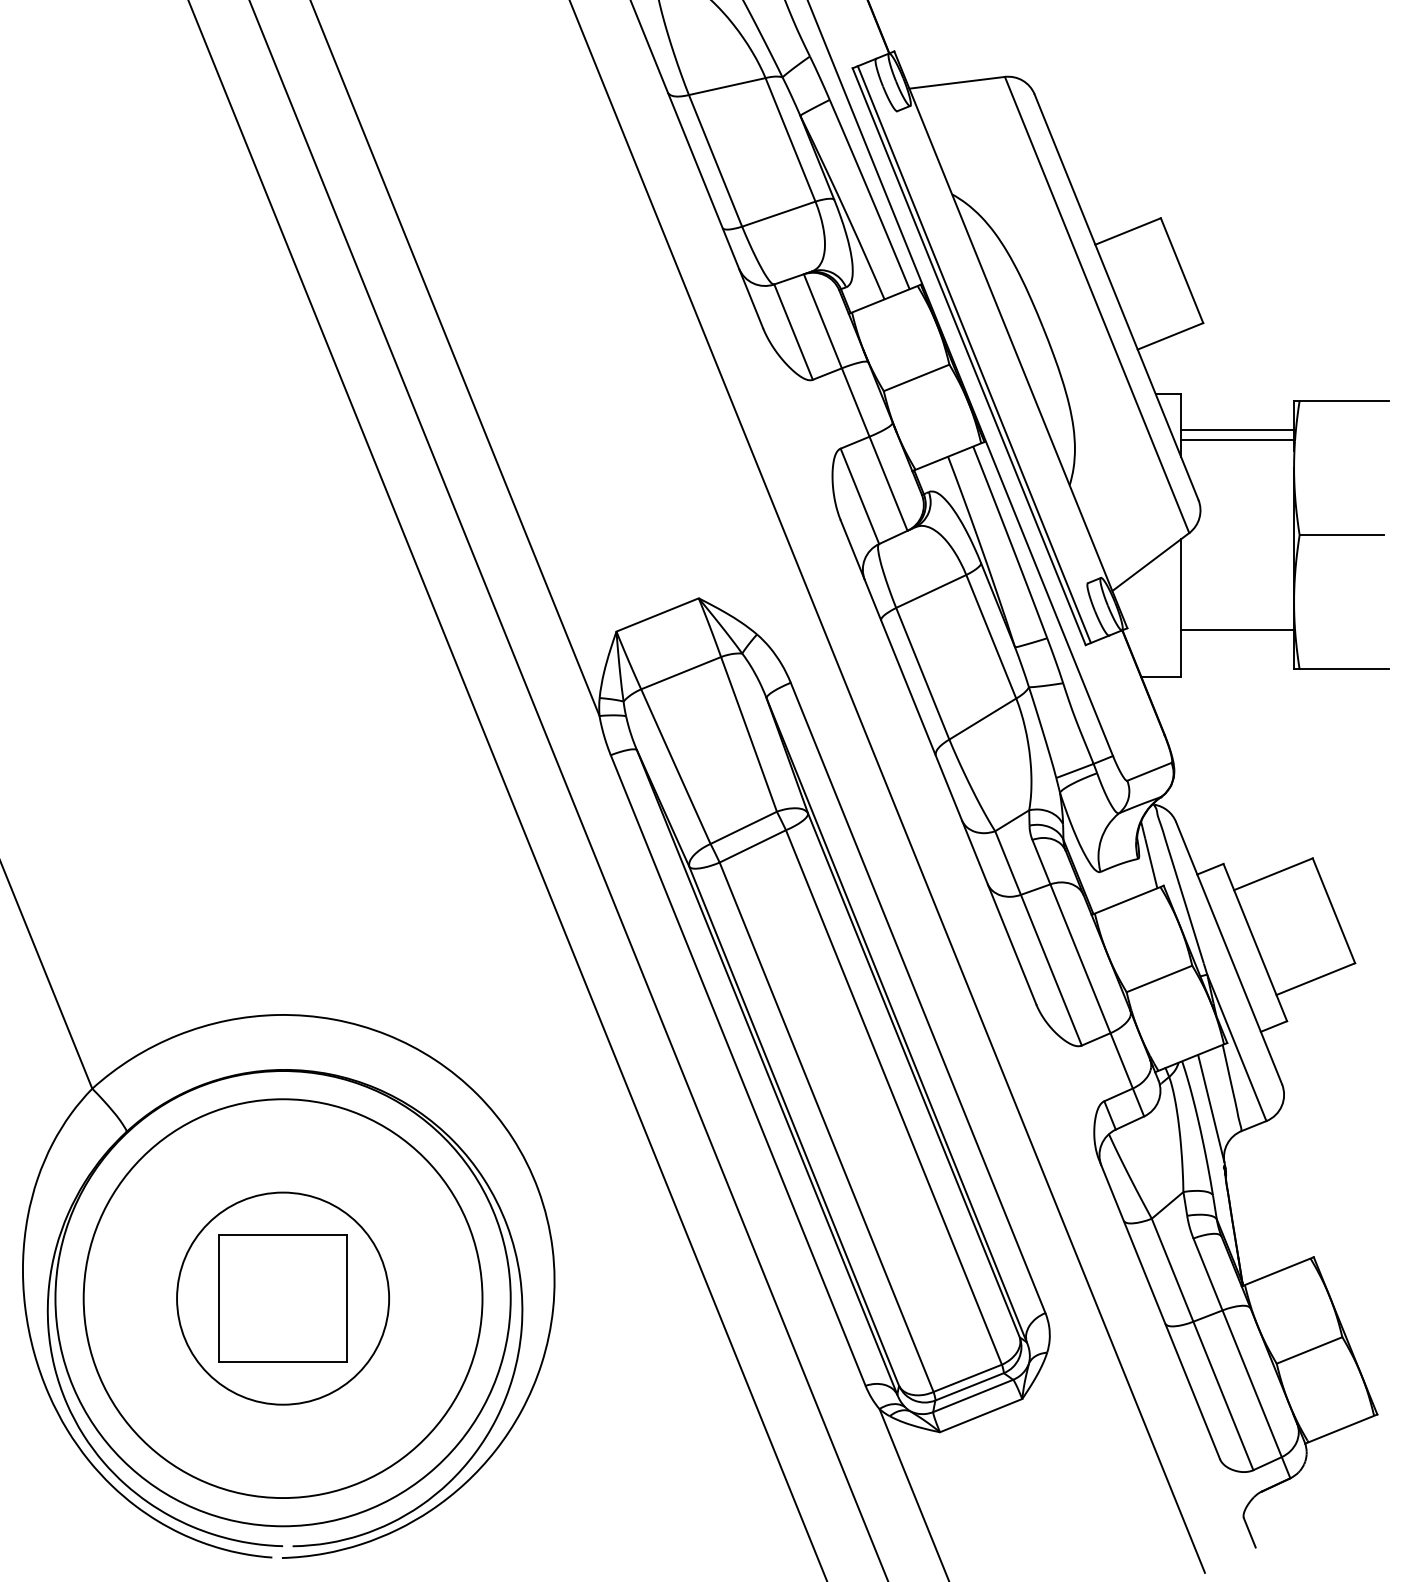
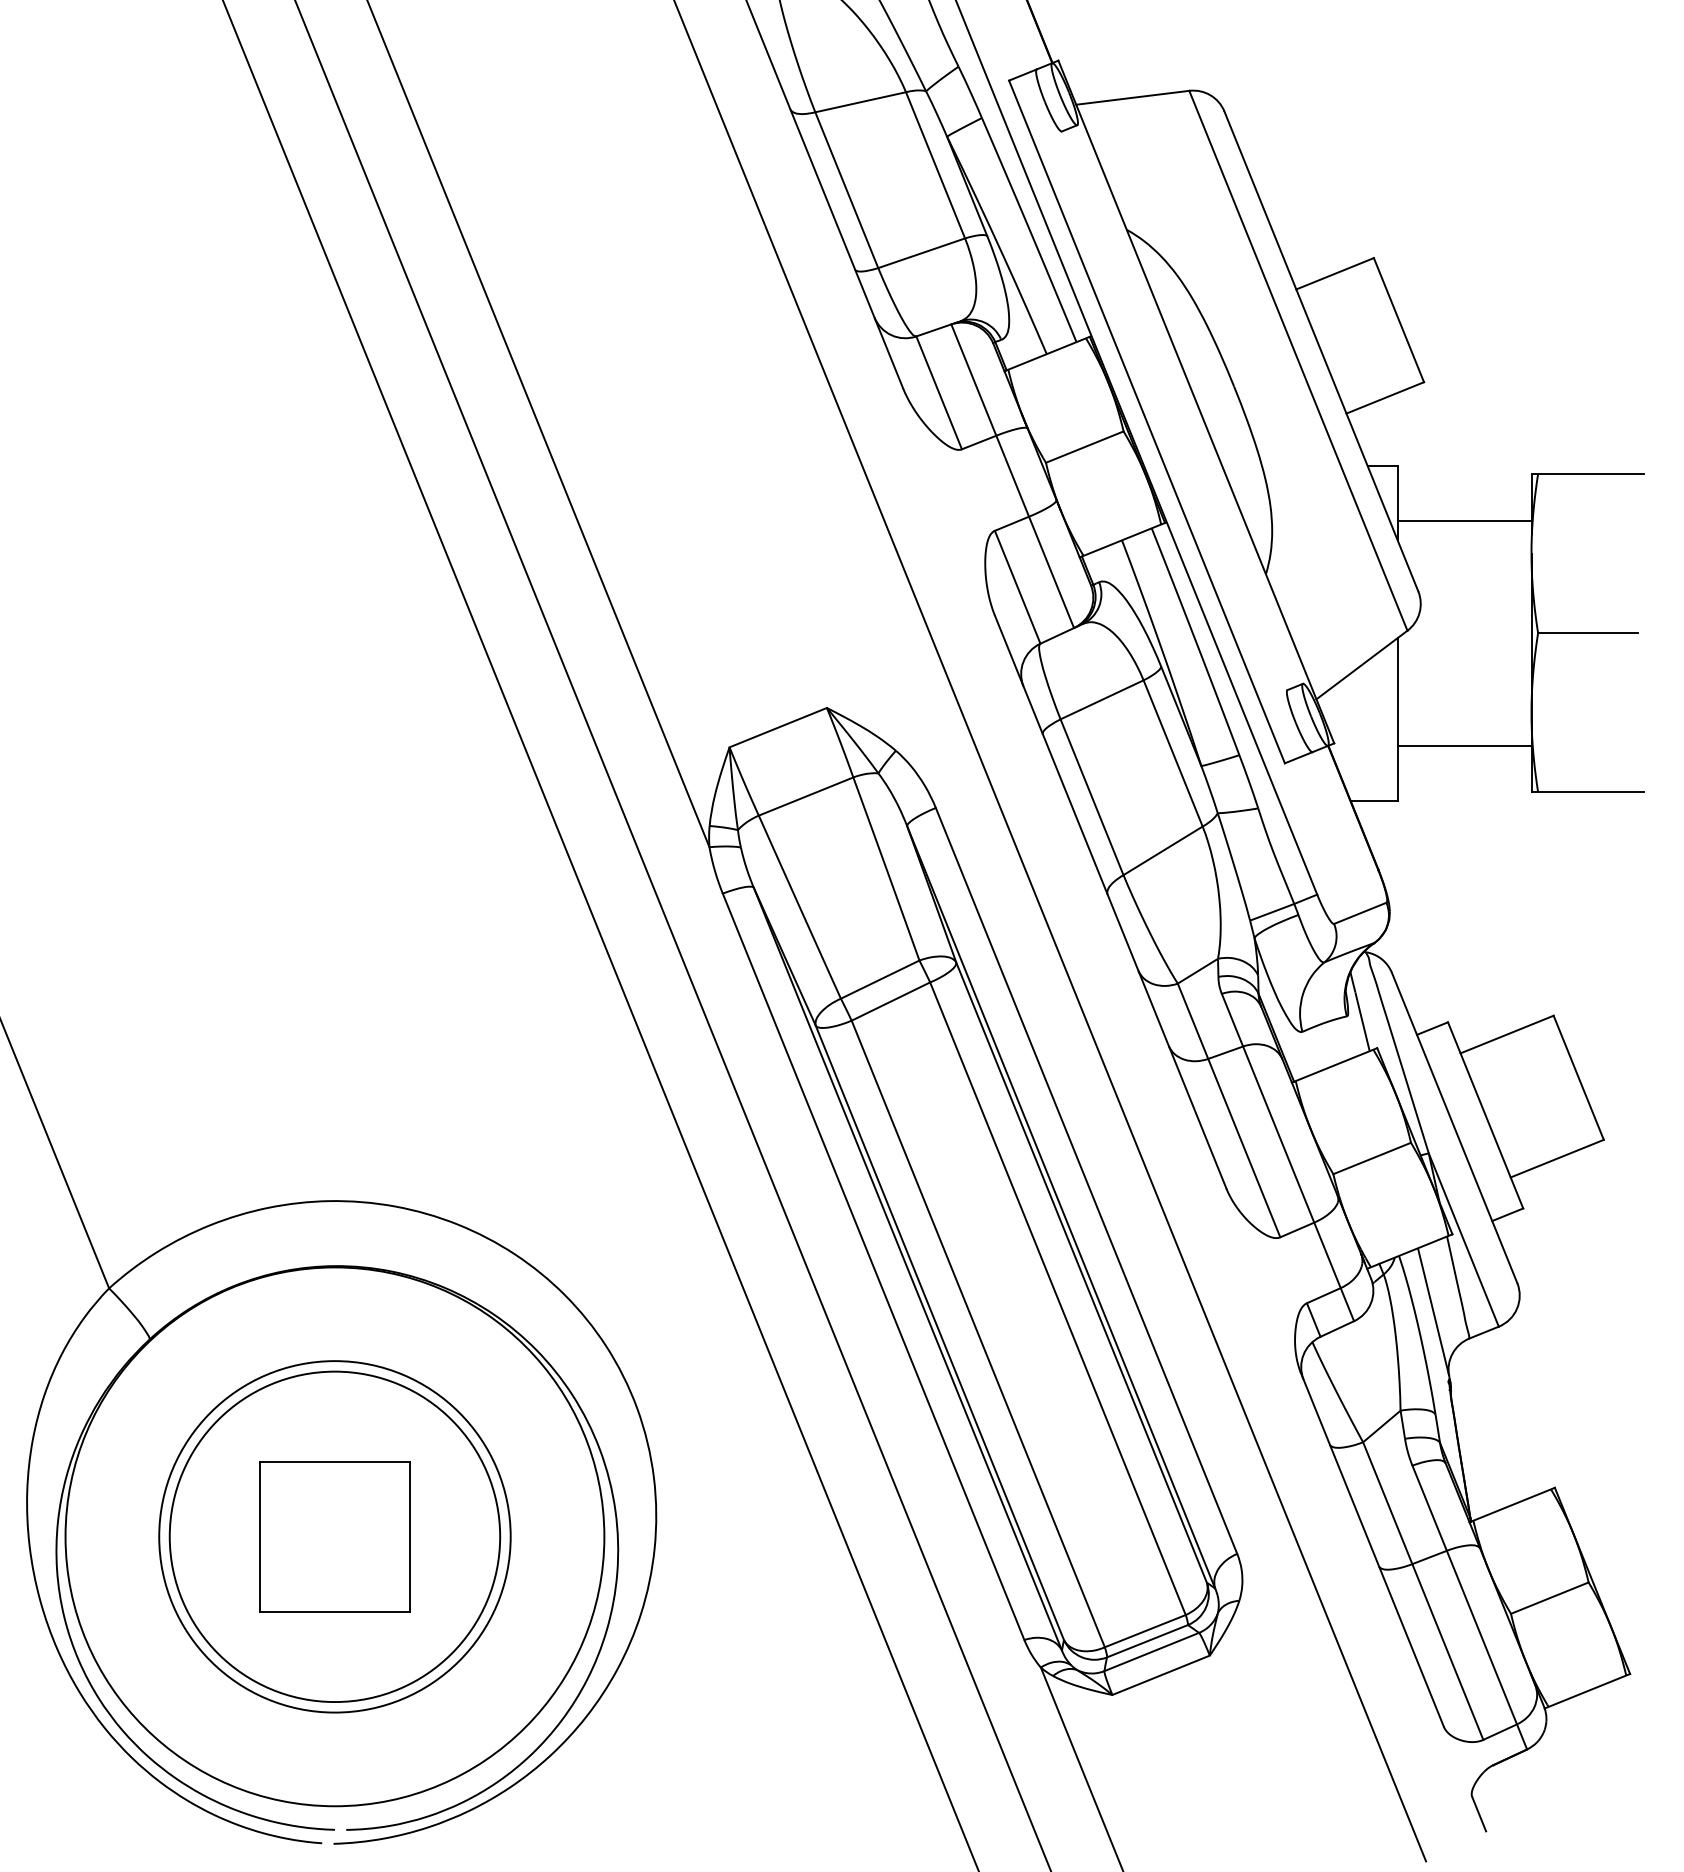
line: (974, 354) -> (1153, 419), removed
line: (1237, 429) -> (1464, 508), removed
circle: (282, 1298) -> (334, 1536), size x0.7
circle: (282, 1298) -> (334, 1536), size x1.4

